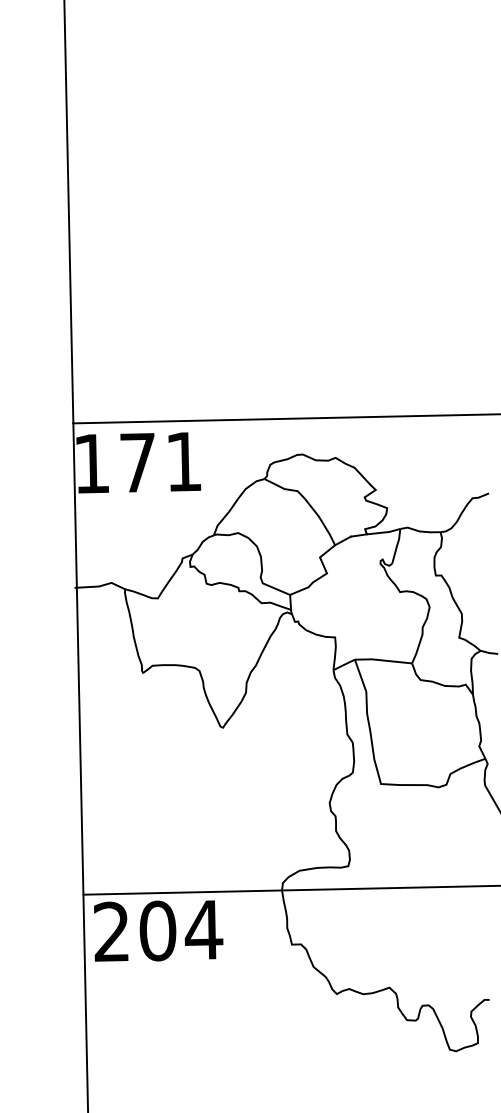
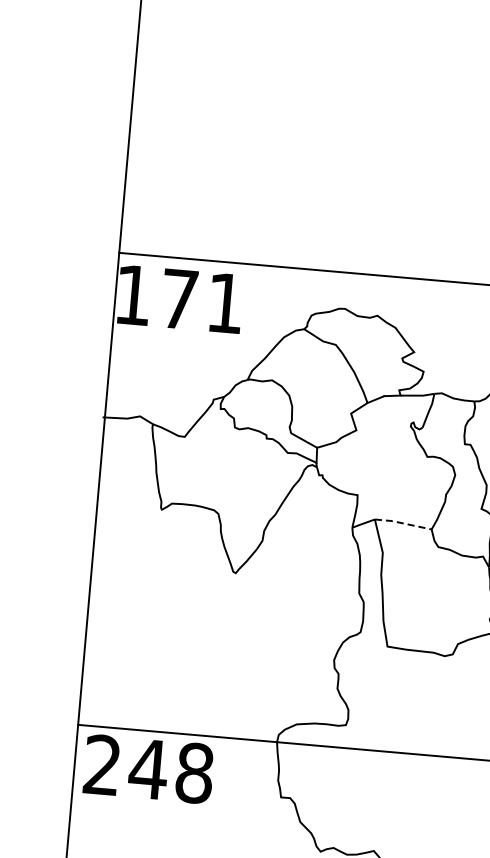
line: (382, 660) -> (402, 523), solid -> dashed
text: (180, 930) -> (171, 771), 204 -> 248

